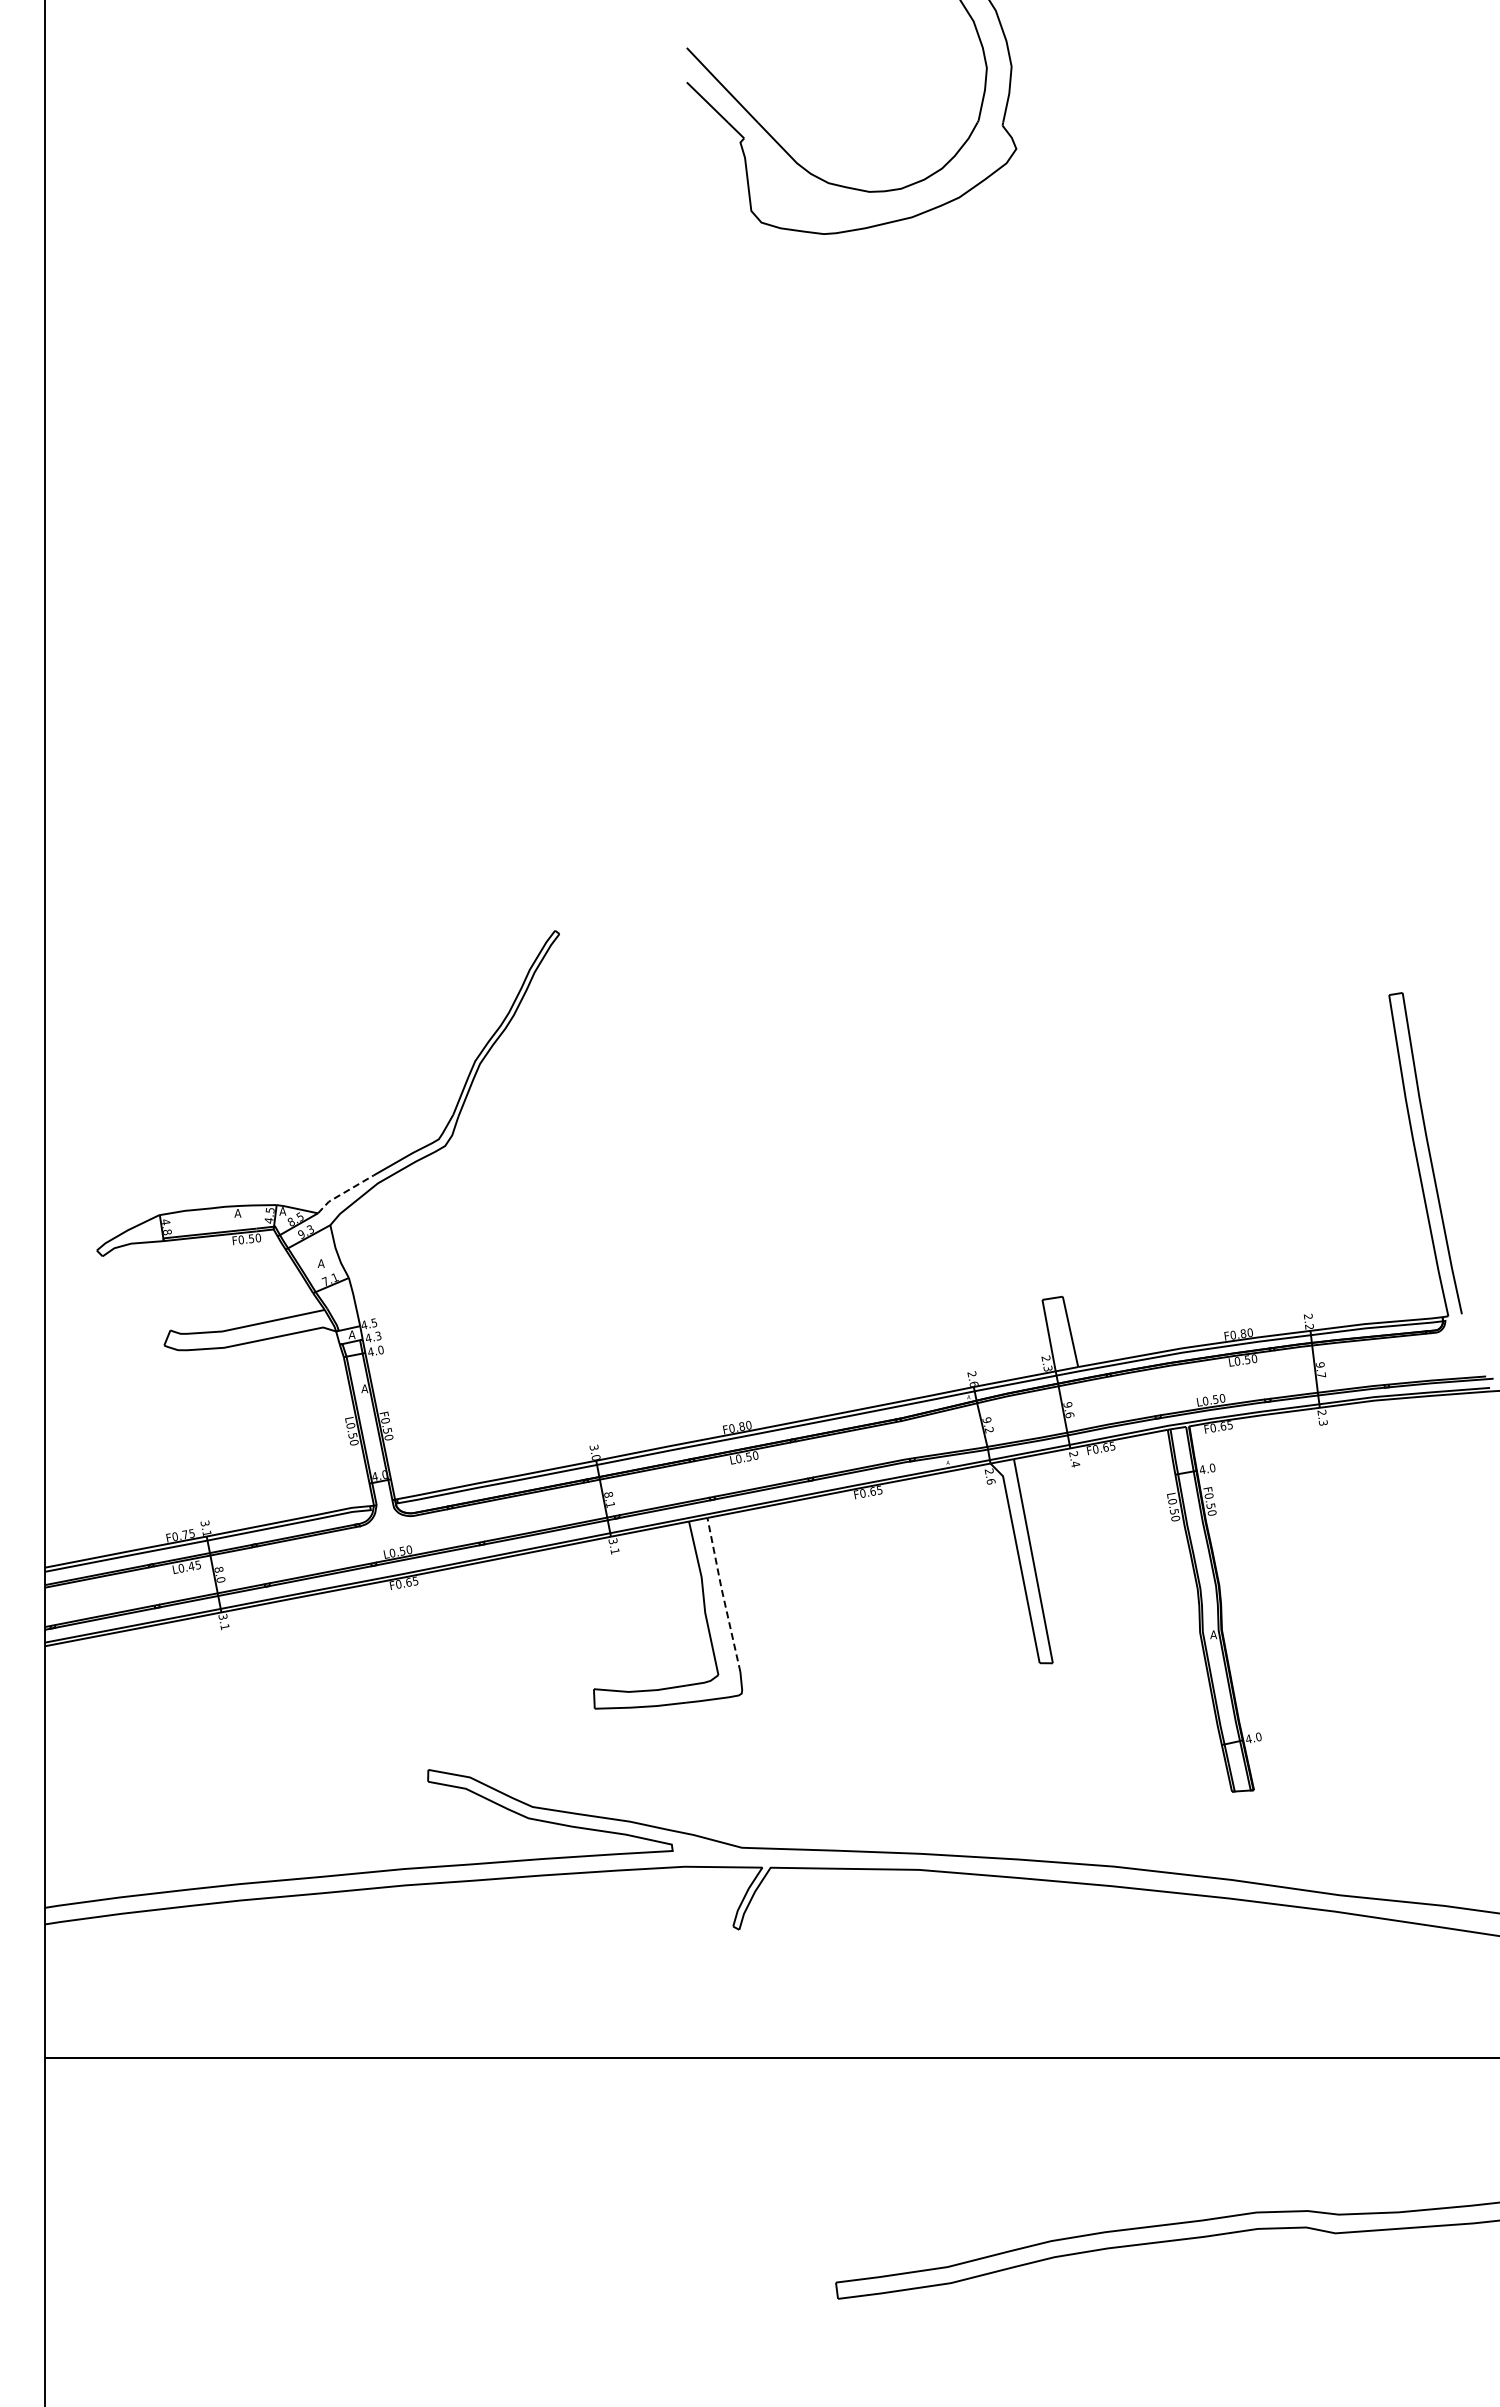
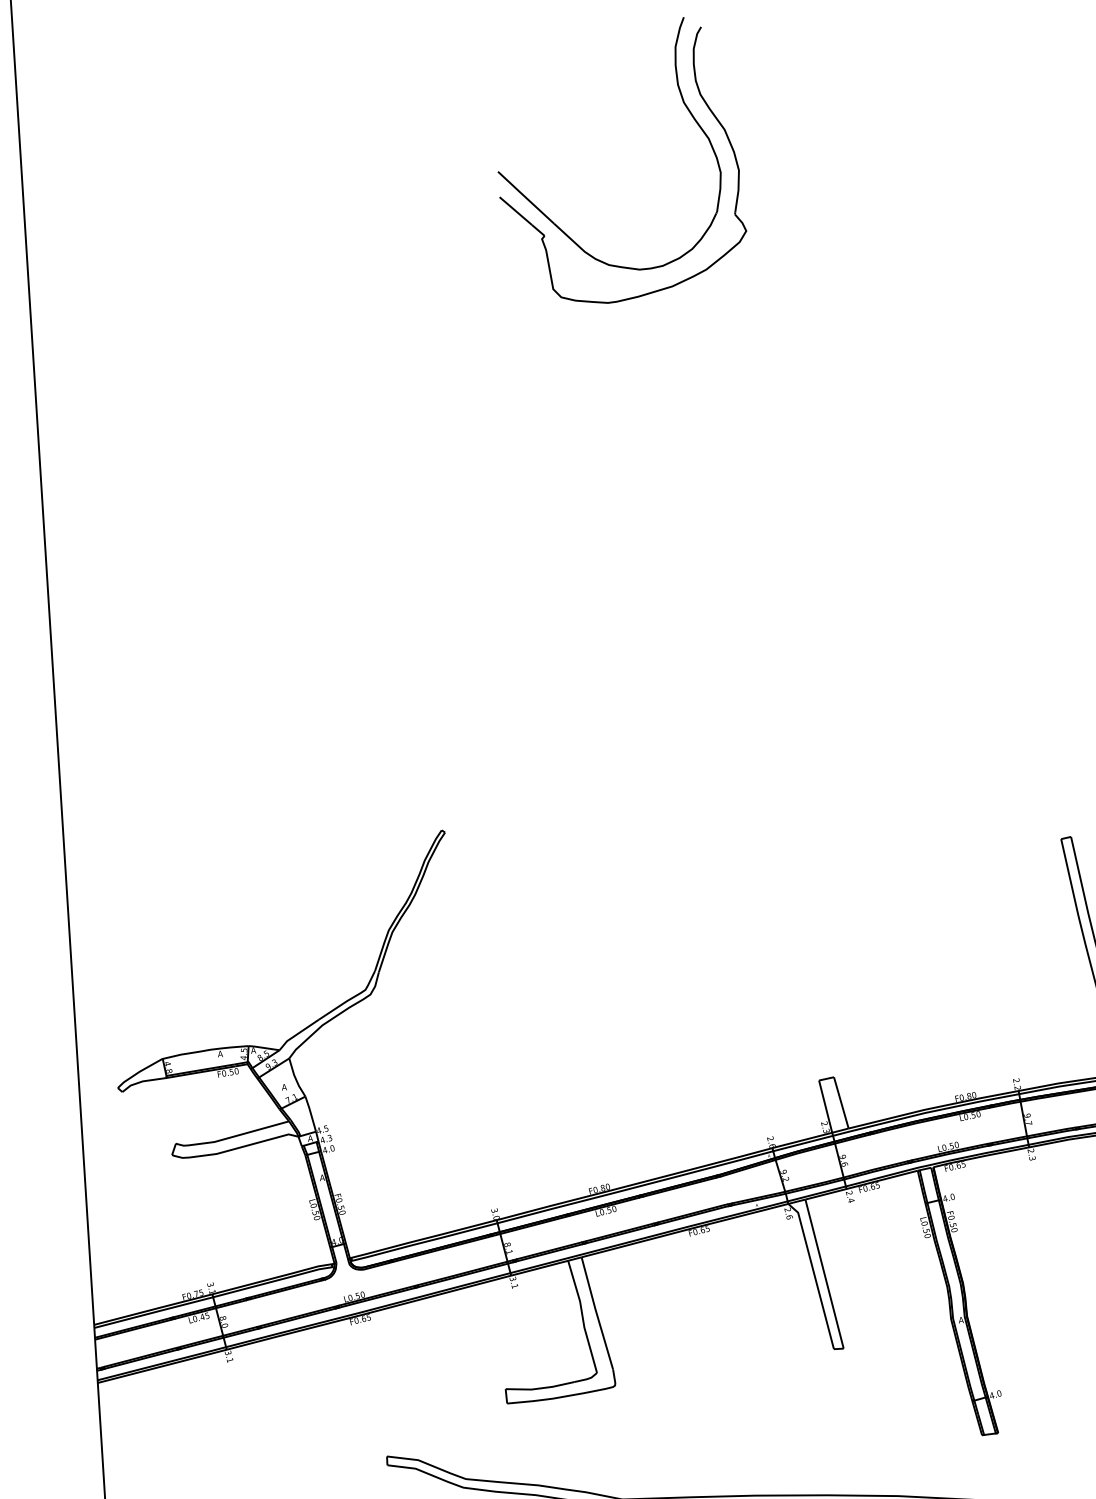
line: (344, 1192) -> (298, 1033), dashed -> solid
line: (722, 1594) -> (596, 1313), dashed -> solid

